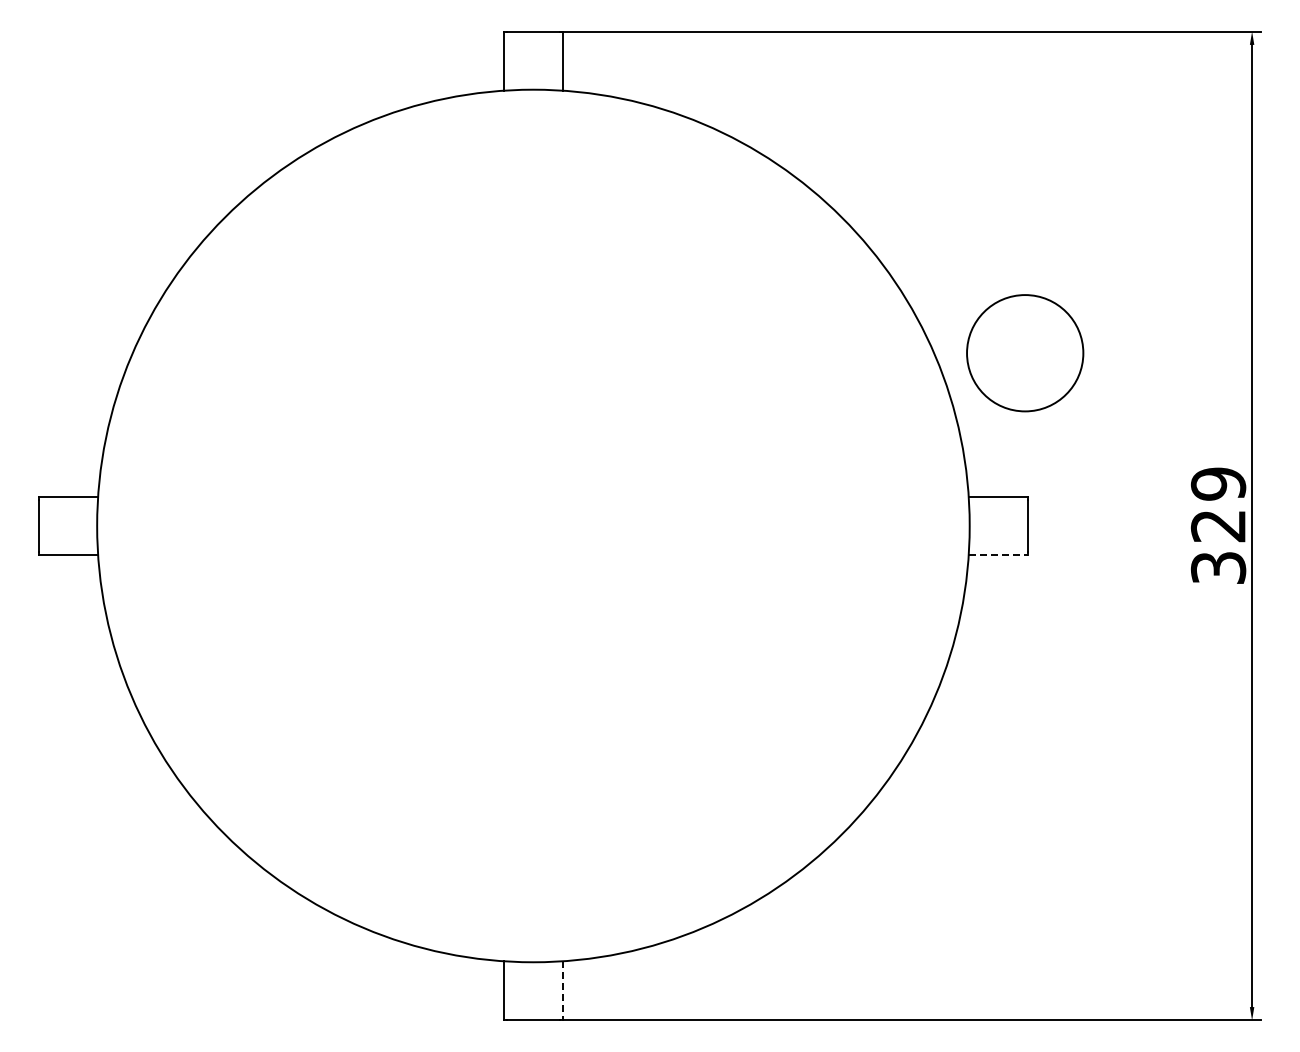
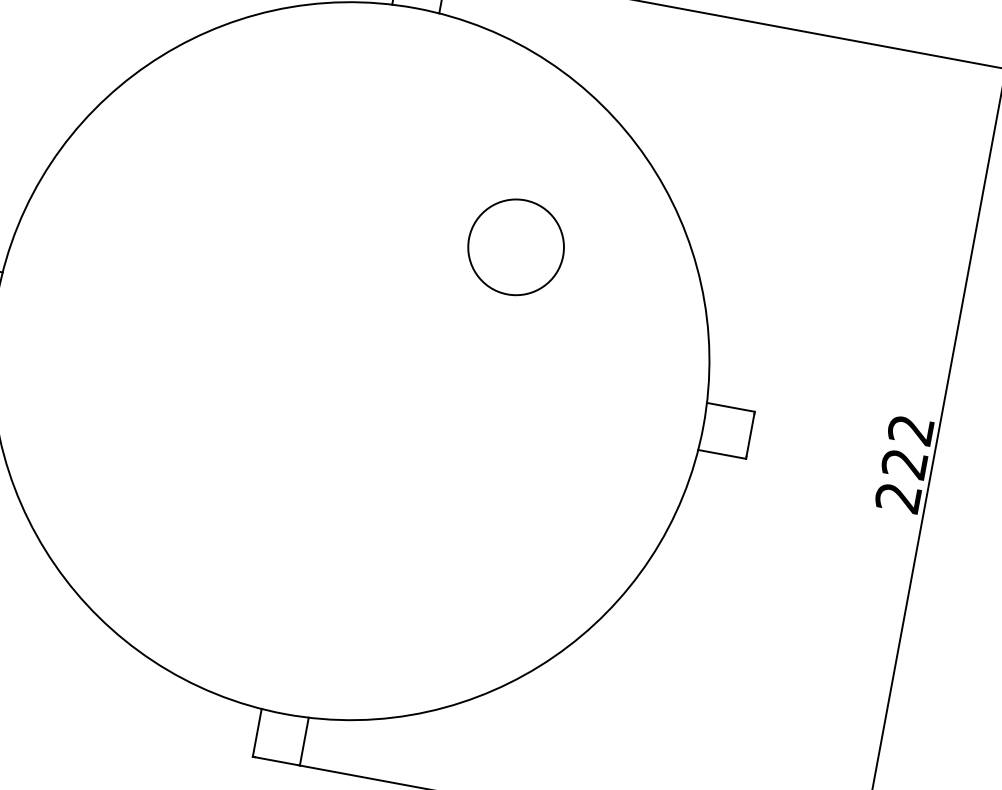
circle: (1025, 353) -> (516, 247), moved
text: (1218, 525) -> (904, 463), 329 -> 222
line: (998, 555) -> (722, 454), dashed -> solid
line: (562, 990) -> (304, 741), dashed -> solid

